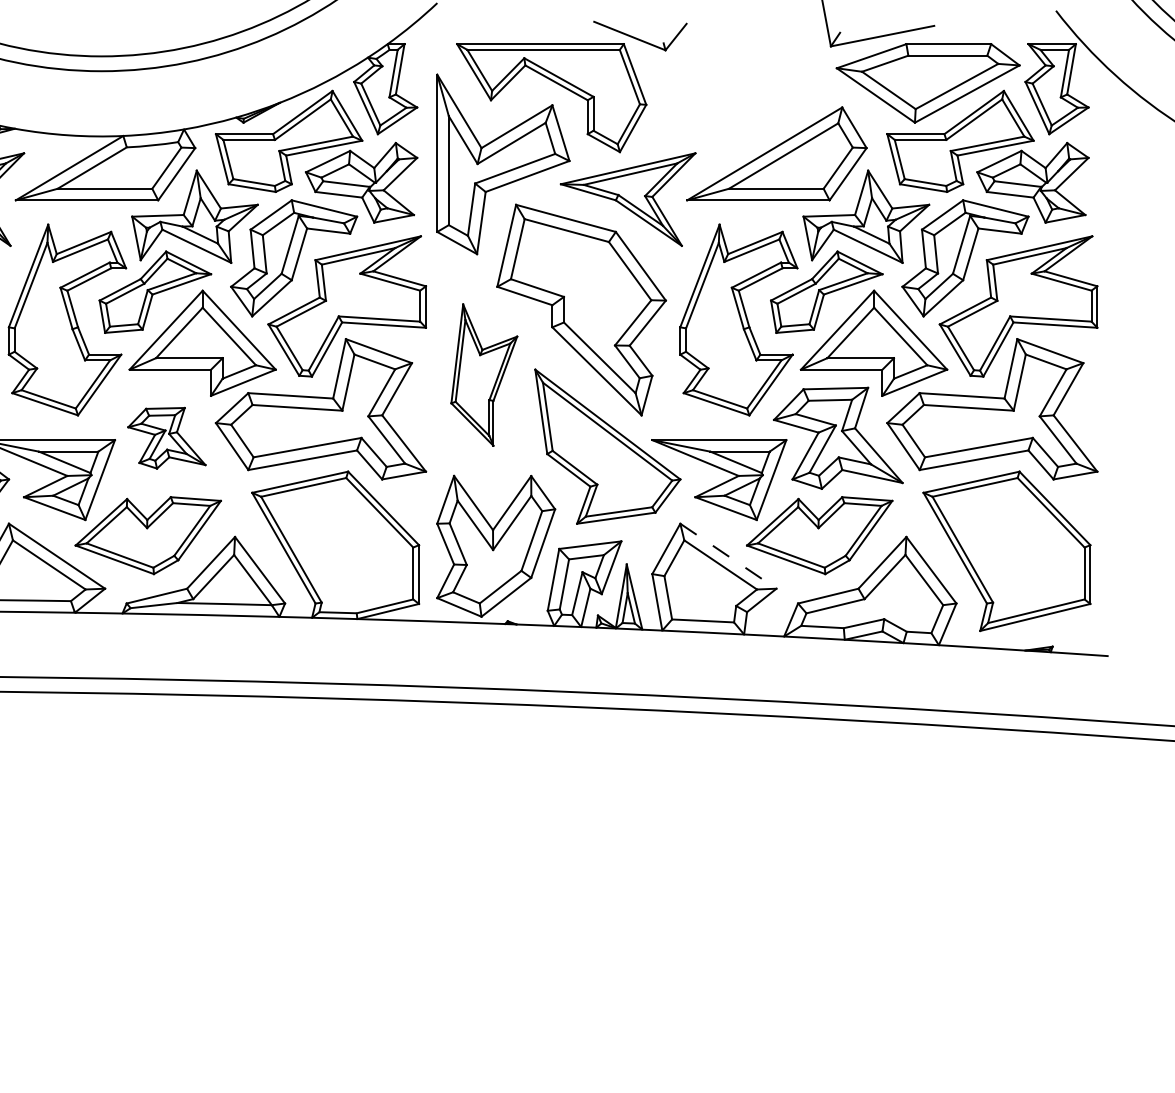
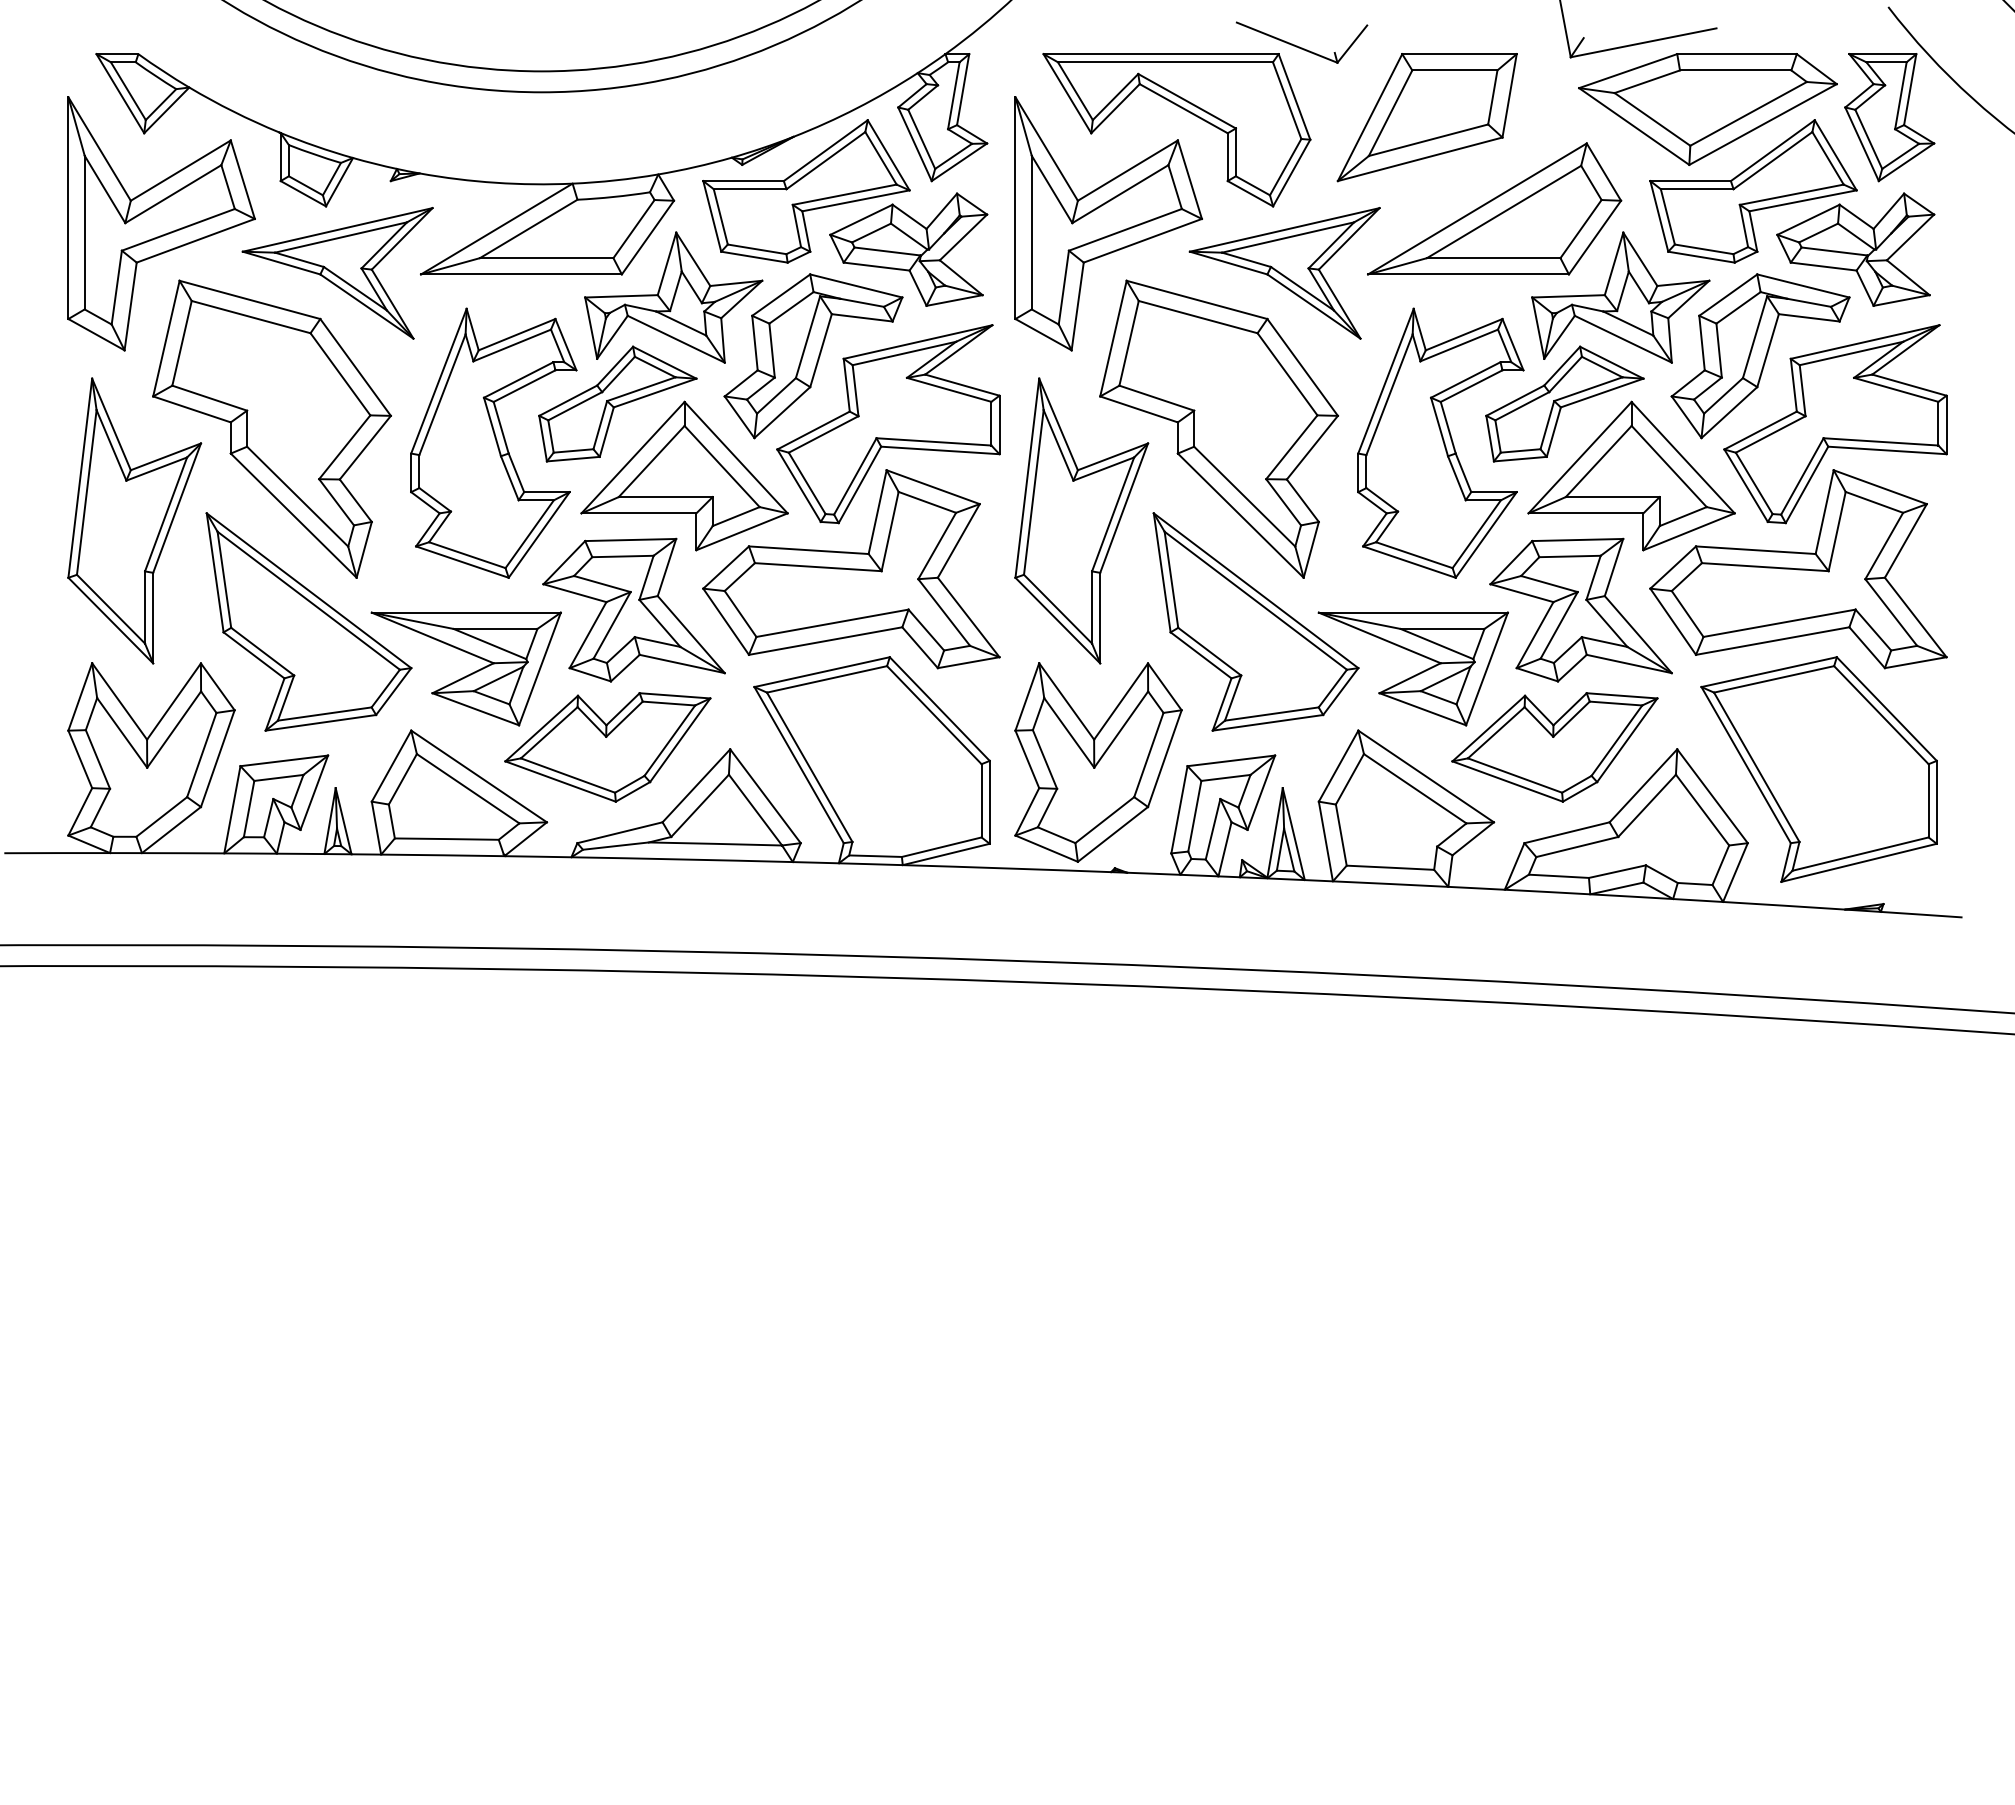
part: (728, 89) -> (1426, 117), added
part: (484, 374) -> (1081, 520), size x1.43
part: (166, 437) -> (633, 609), size x1.67
line: (728, 556) -> (1426, 776), dashed -> solid

